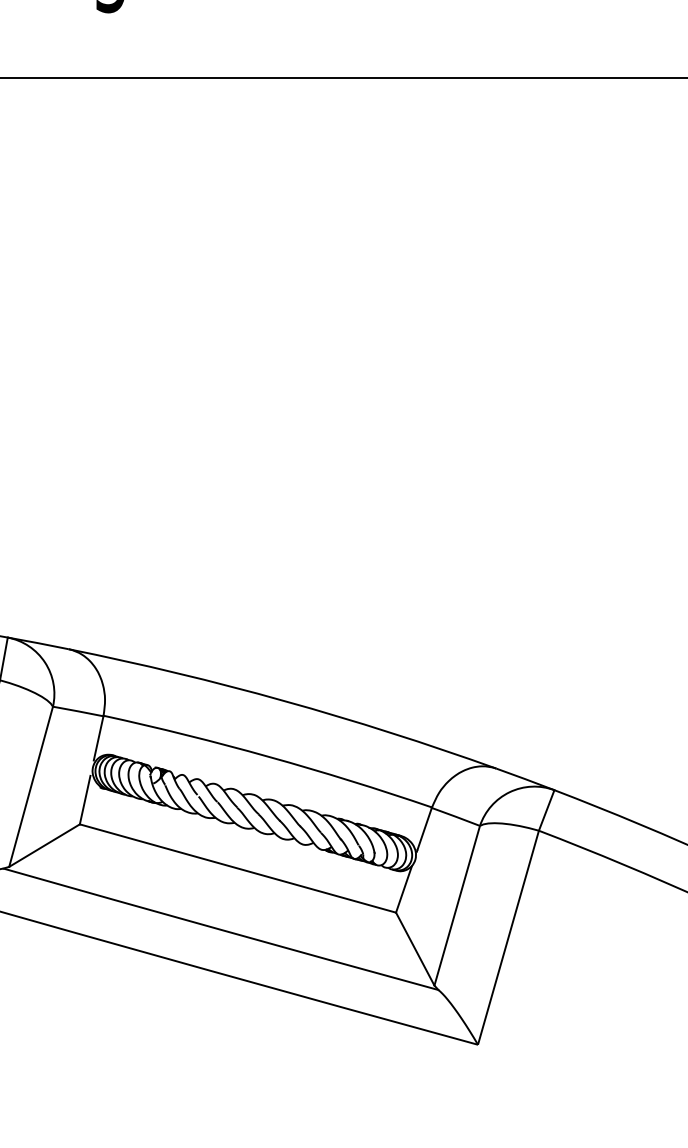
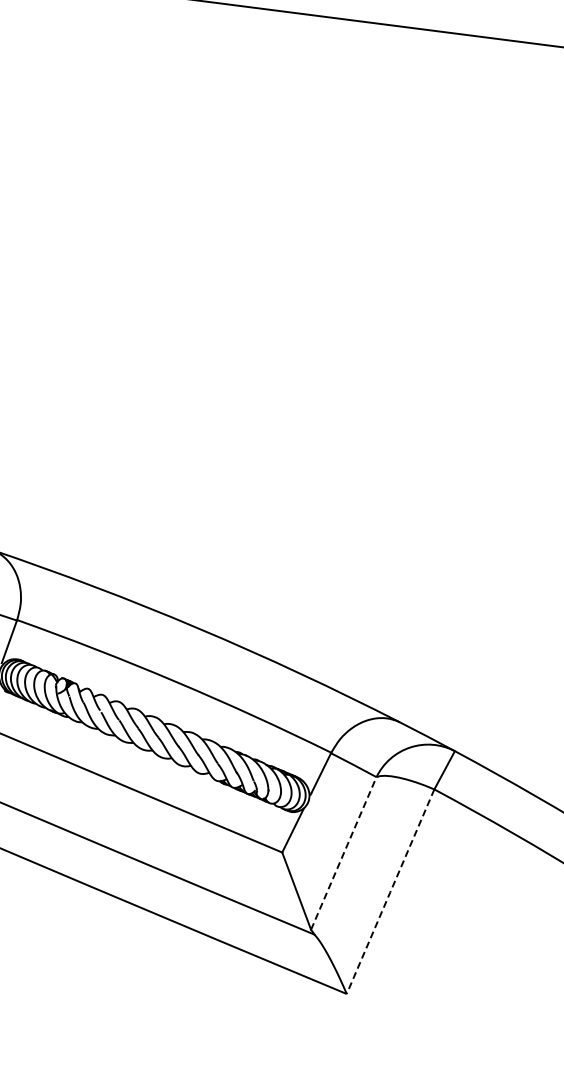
line: (457, 905) -> (344, 853), solid -> dashed
line: (508, 938) -> (390, 892), solid -> dashed

